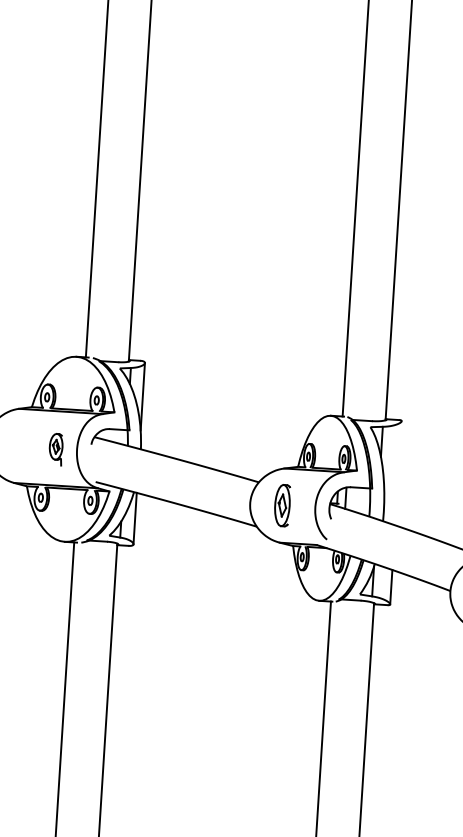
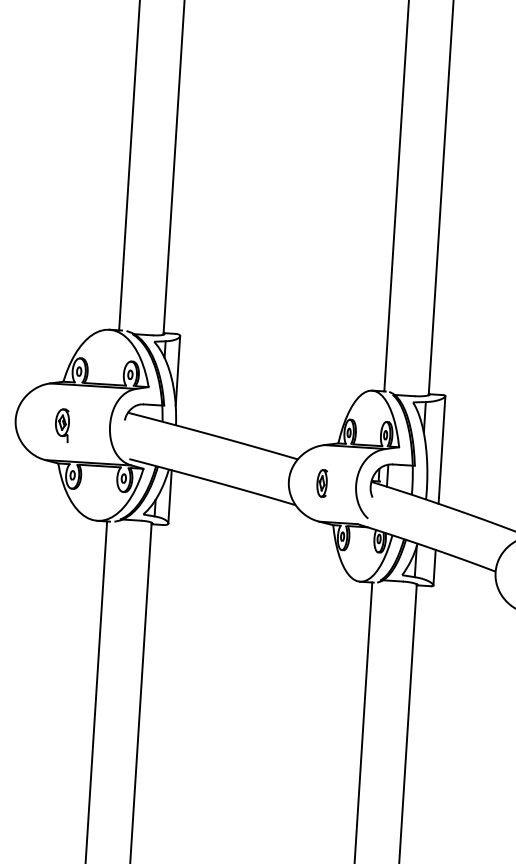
part: (56, 449) -> (62, 425), moved
line: (397, 472) -> (441, 449), added
part: (281, 505) -> (321, 483), size x0.62

